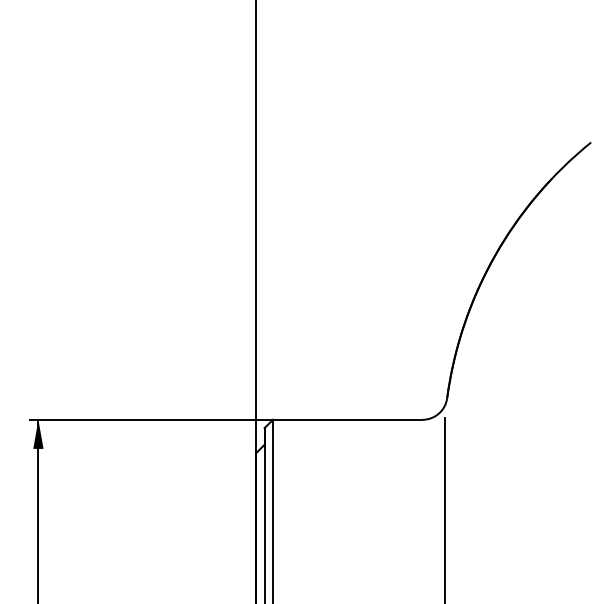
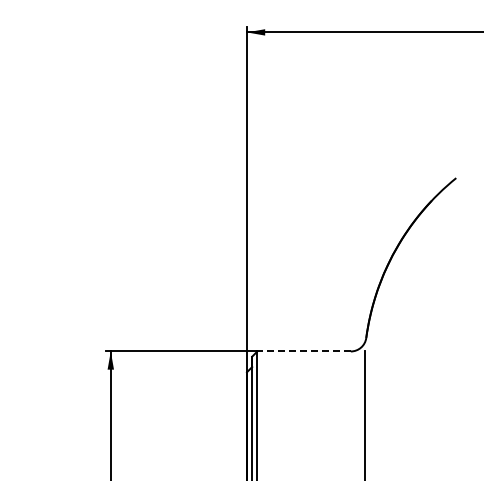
line: (348, 419) -> (304, 351), solid -> dashed

